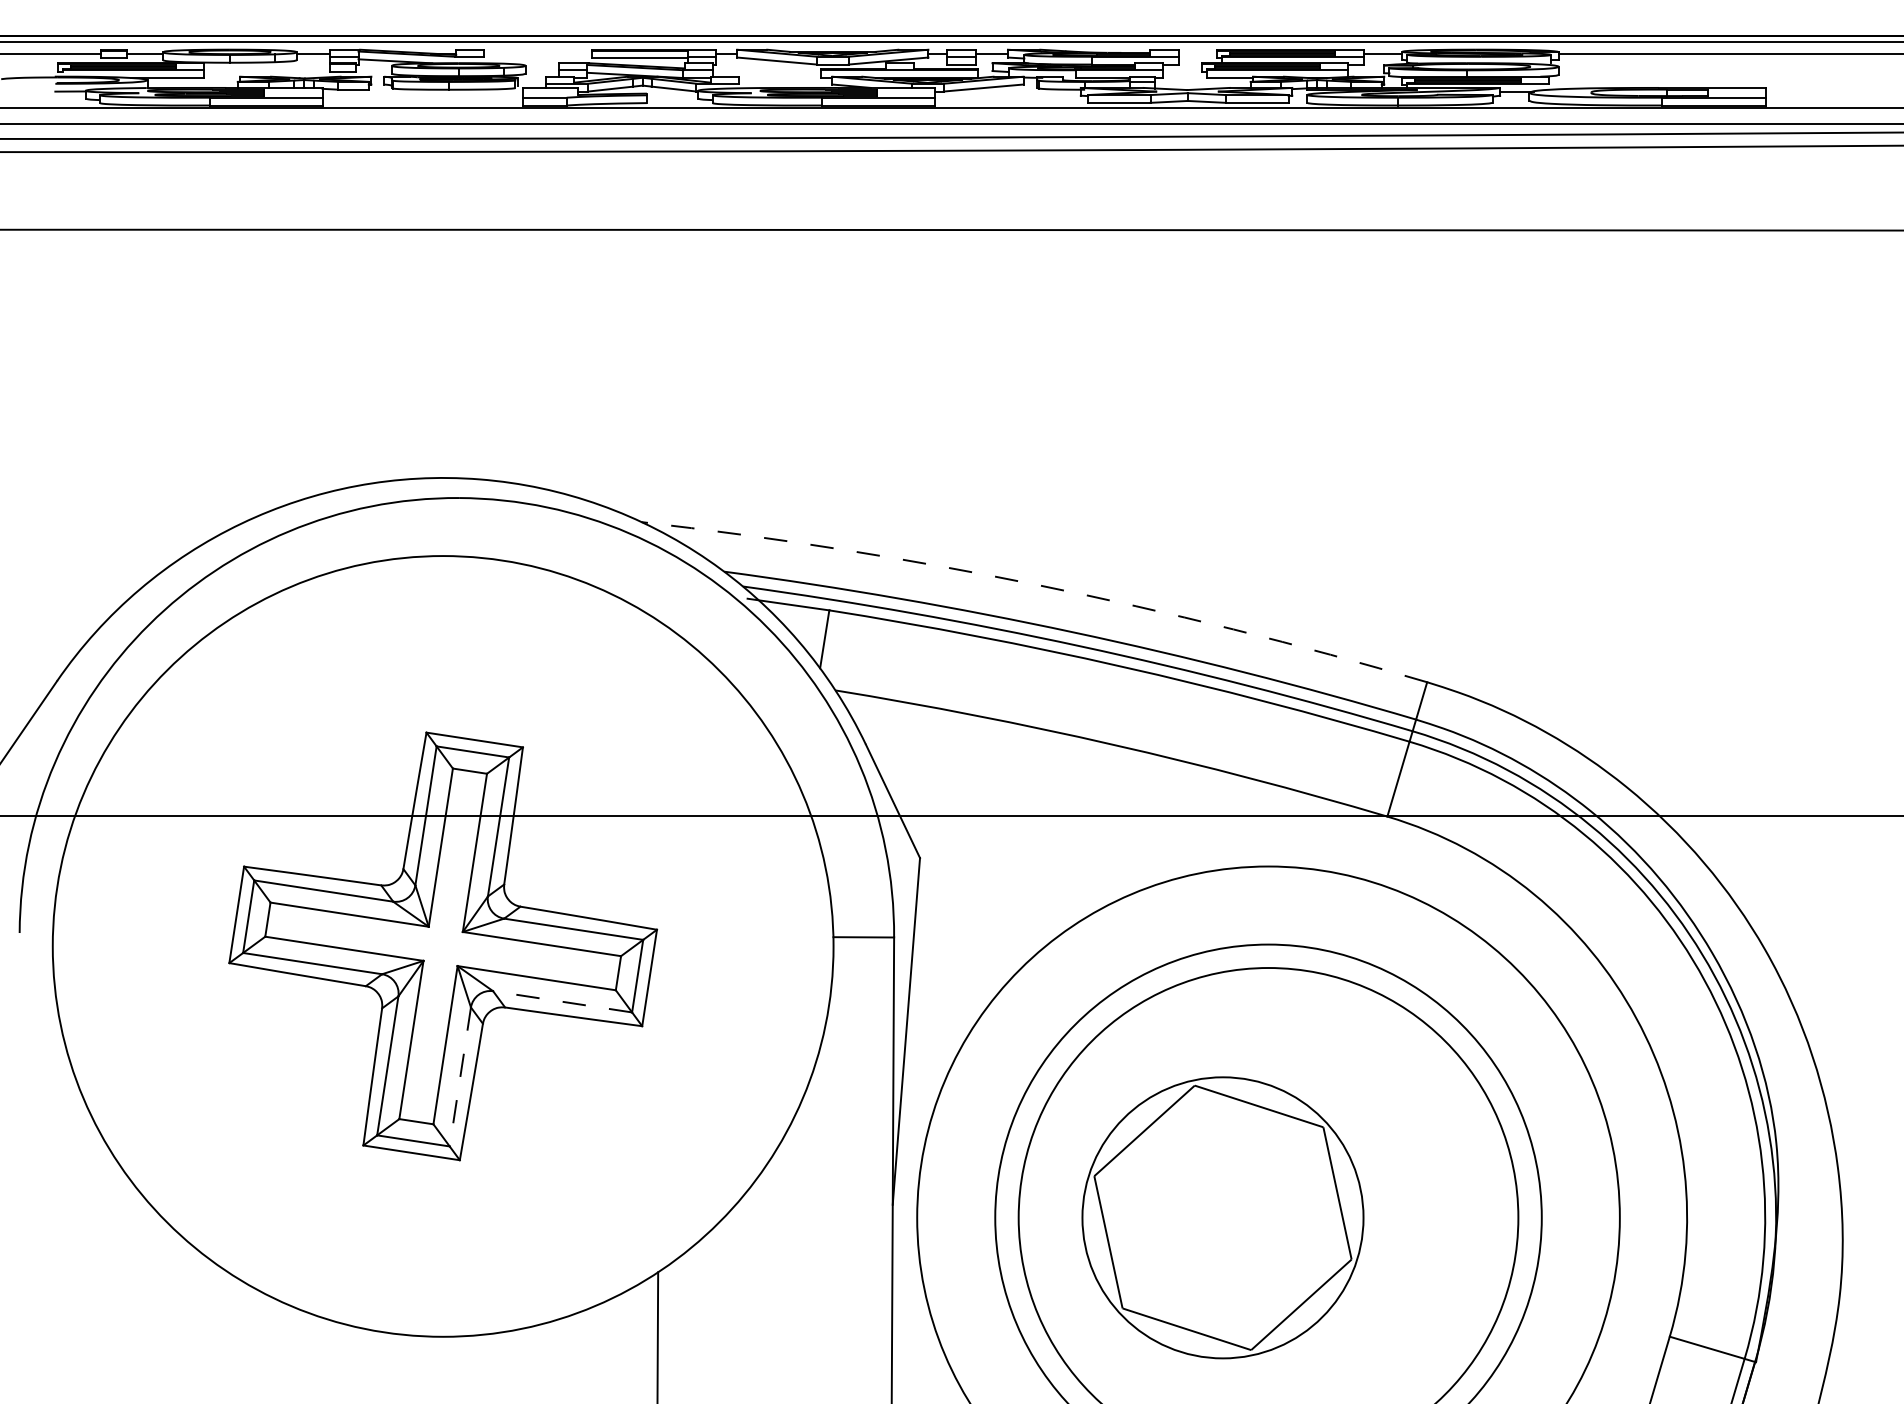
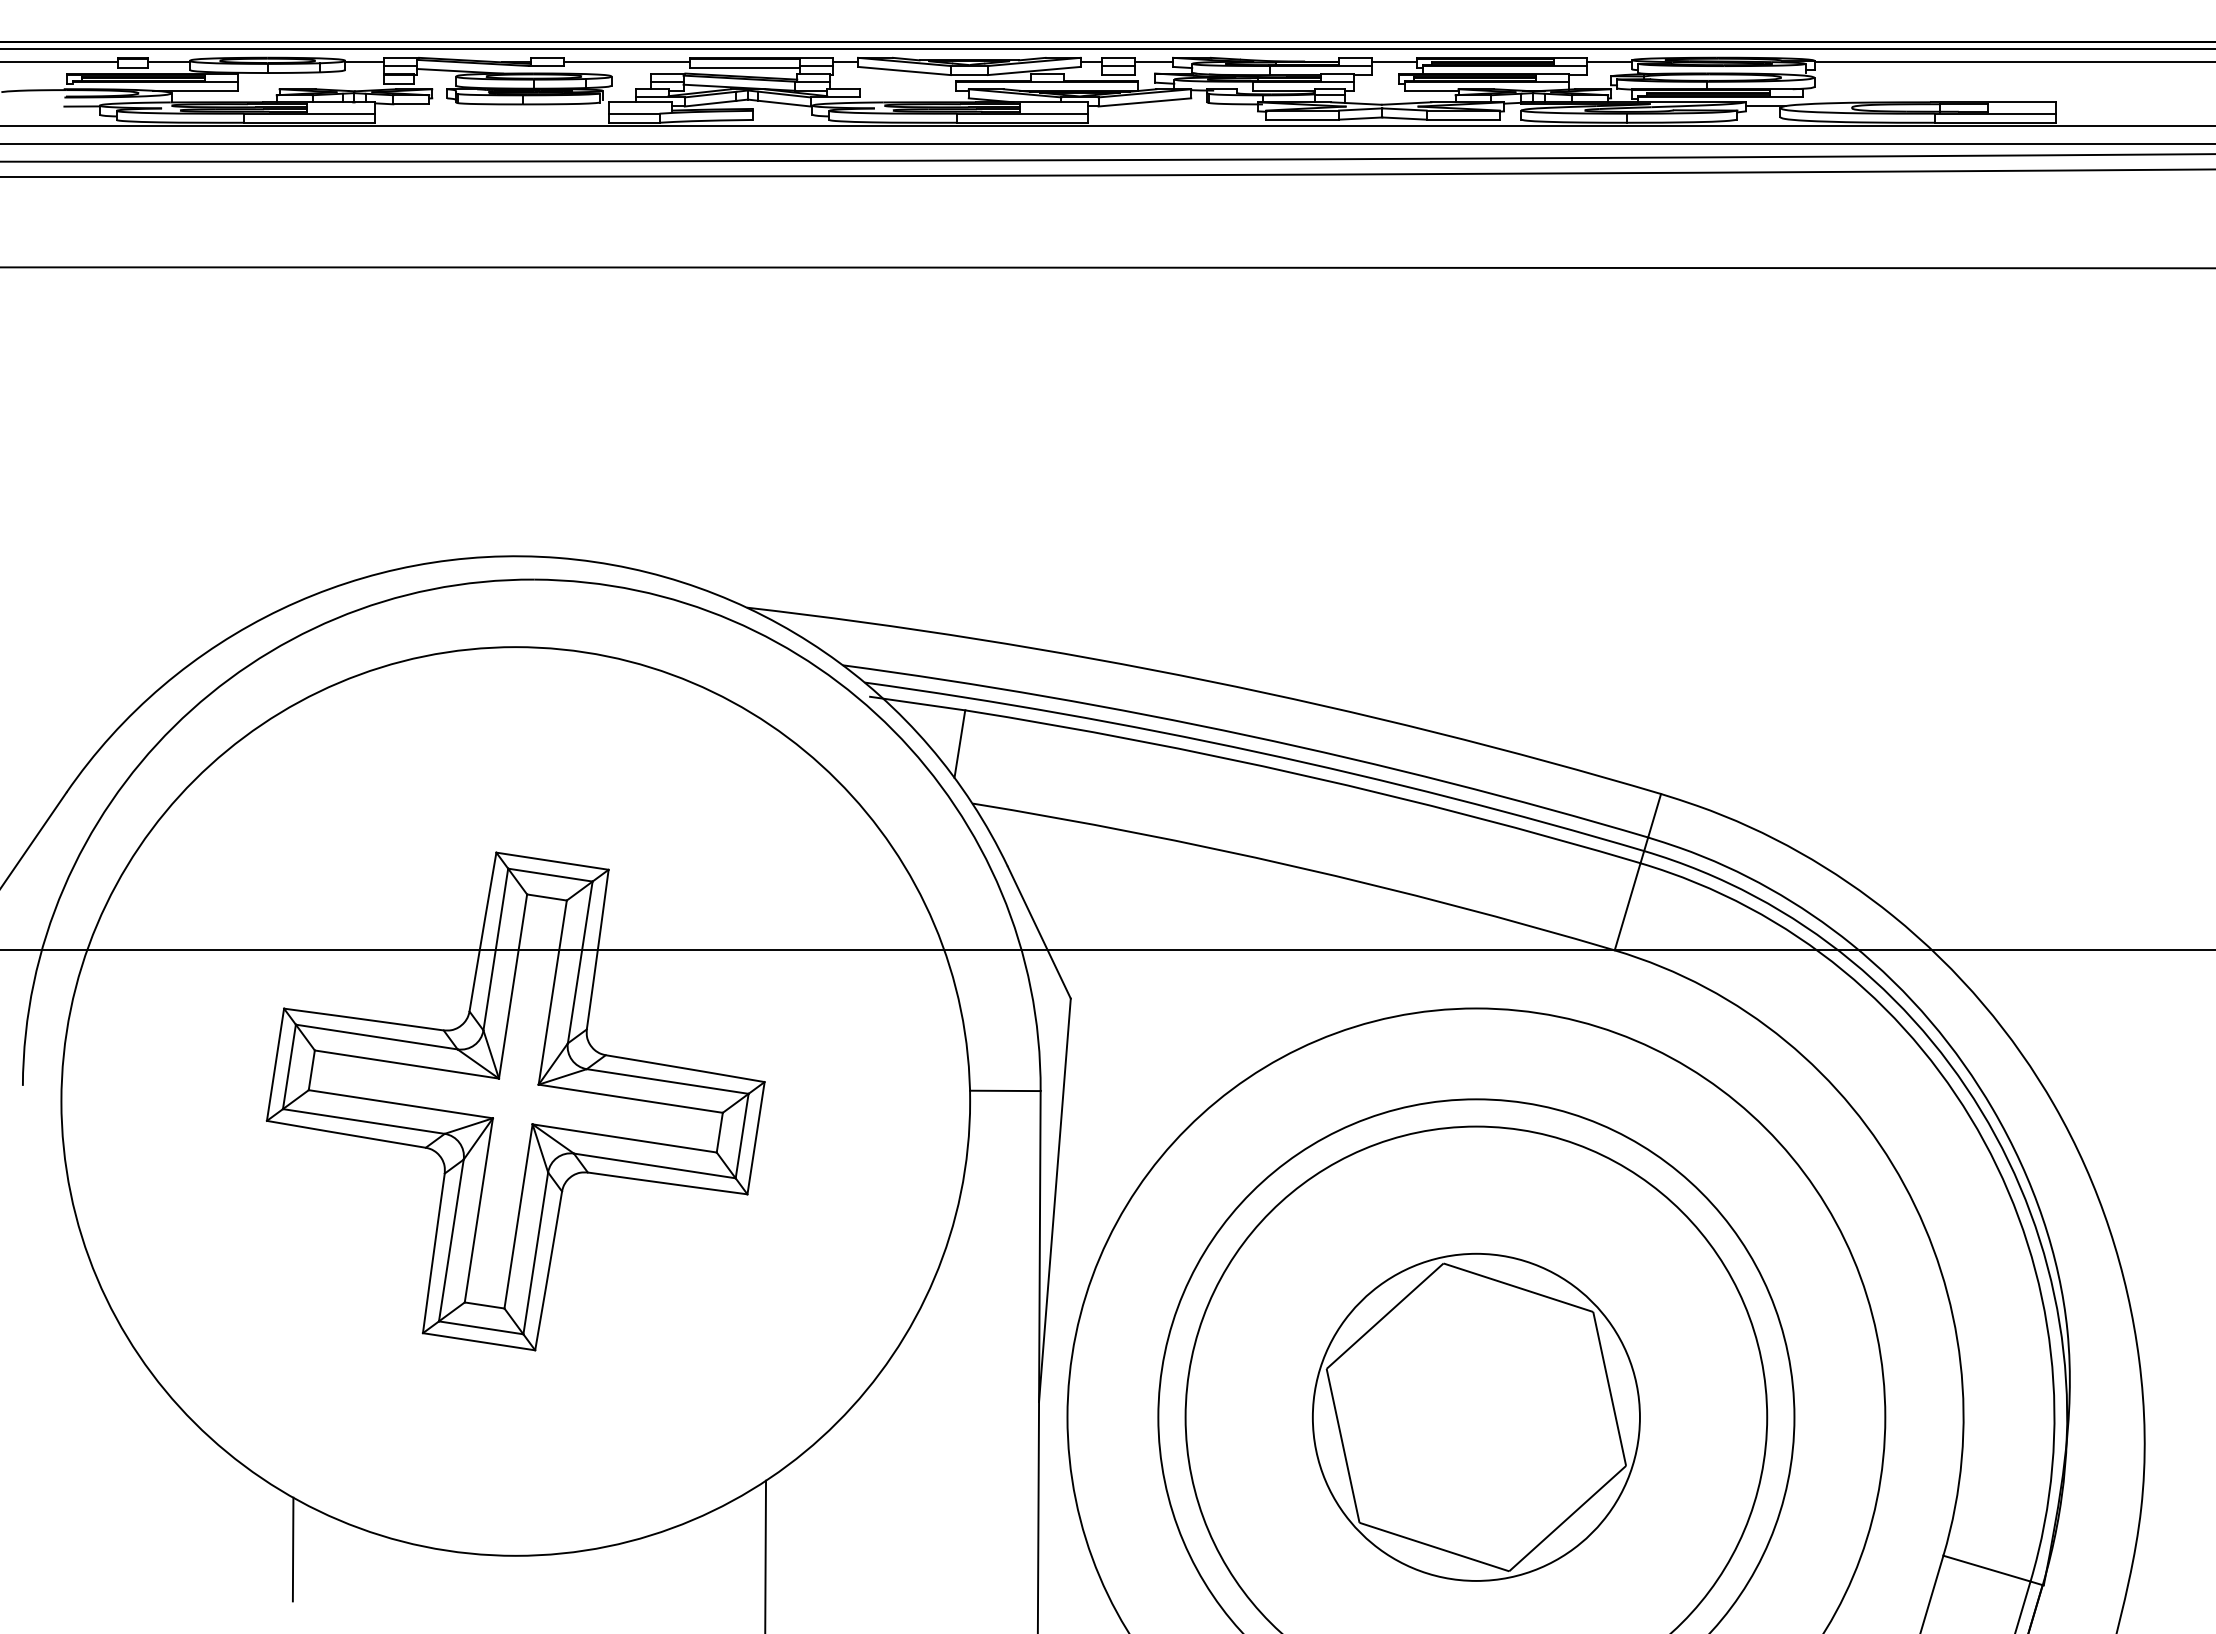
line: (538, 53) -> (626, 62), added
line: (1197, 53) -> (1393, 62), added
arc: (1038, 584) -> (1208, 680), dashed -> solid
line: (562, 1001) -> (654, 1165), dashed -> solid
line: (460, 1077) -> (535, 1253), dashed -> solid
part: (1223, 1217) -> (1476, 1416), moved
line: (251, 1331) -> (292, 1549), added

